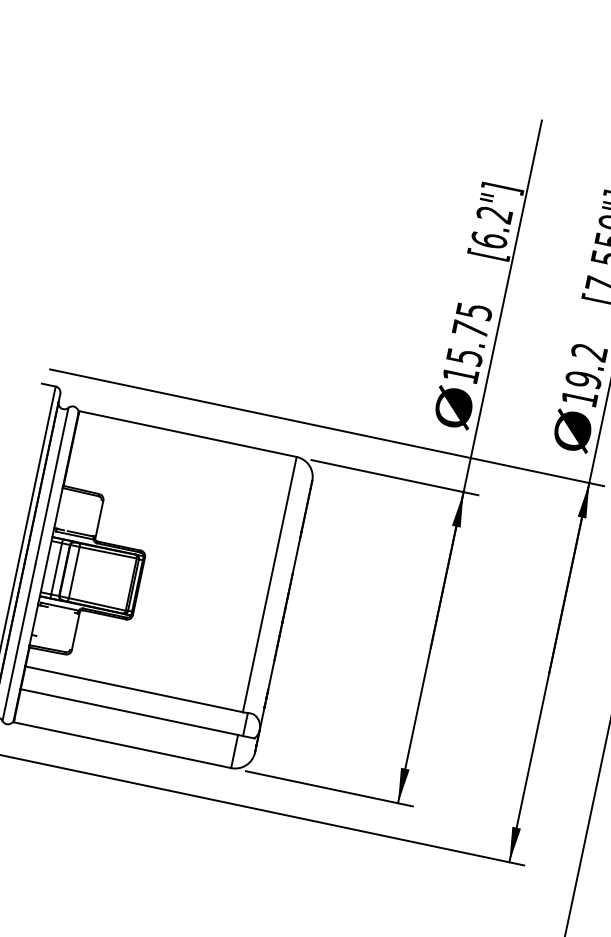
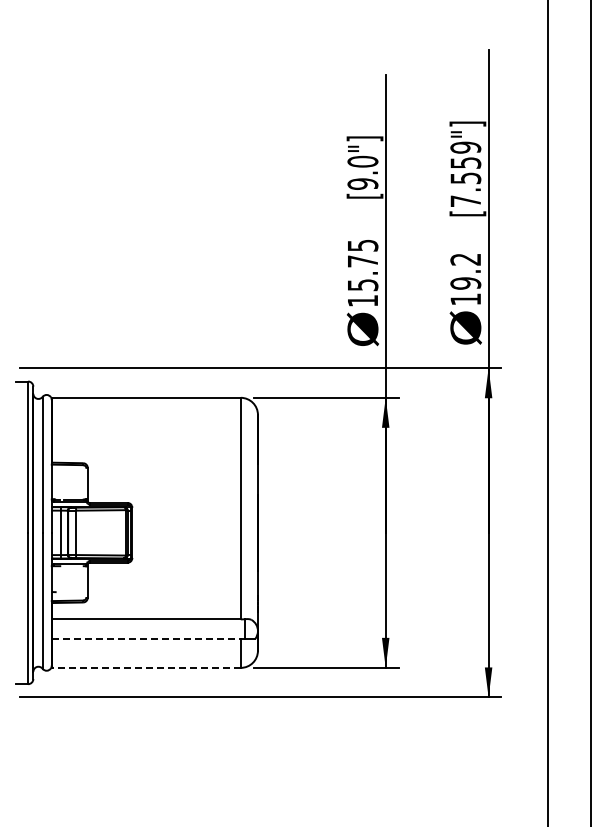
text: (491, 226) -> (362, 172), [6.2"] -> [9.0"]
line: (132, 713) -> (149, 639), solid -> dashed
line: (122, 744) -> (146, 667), solid -> dashed

